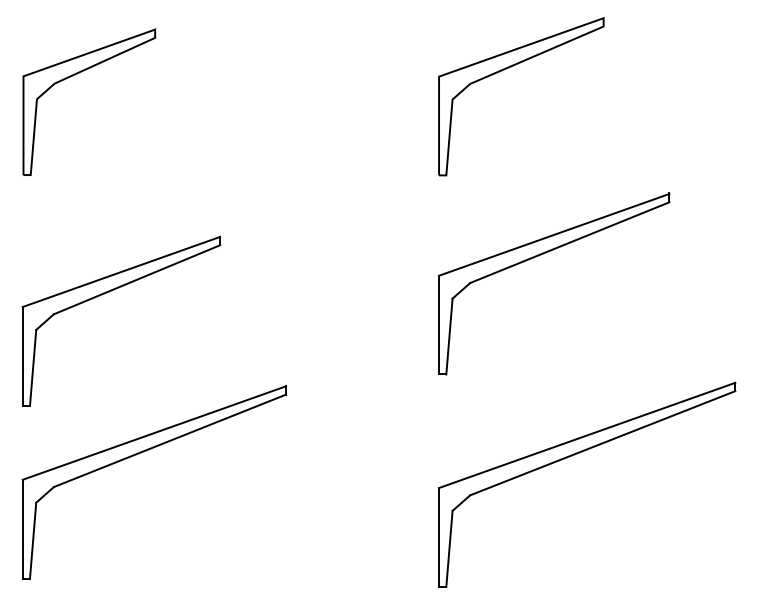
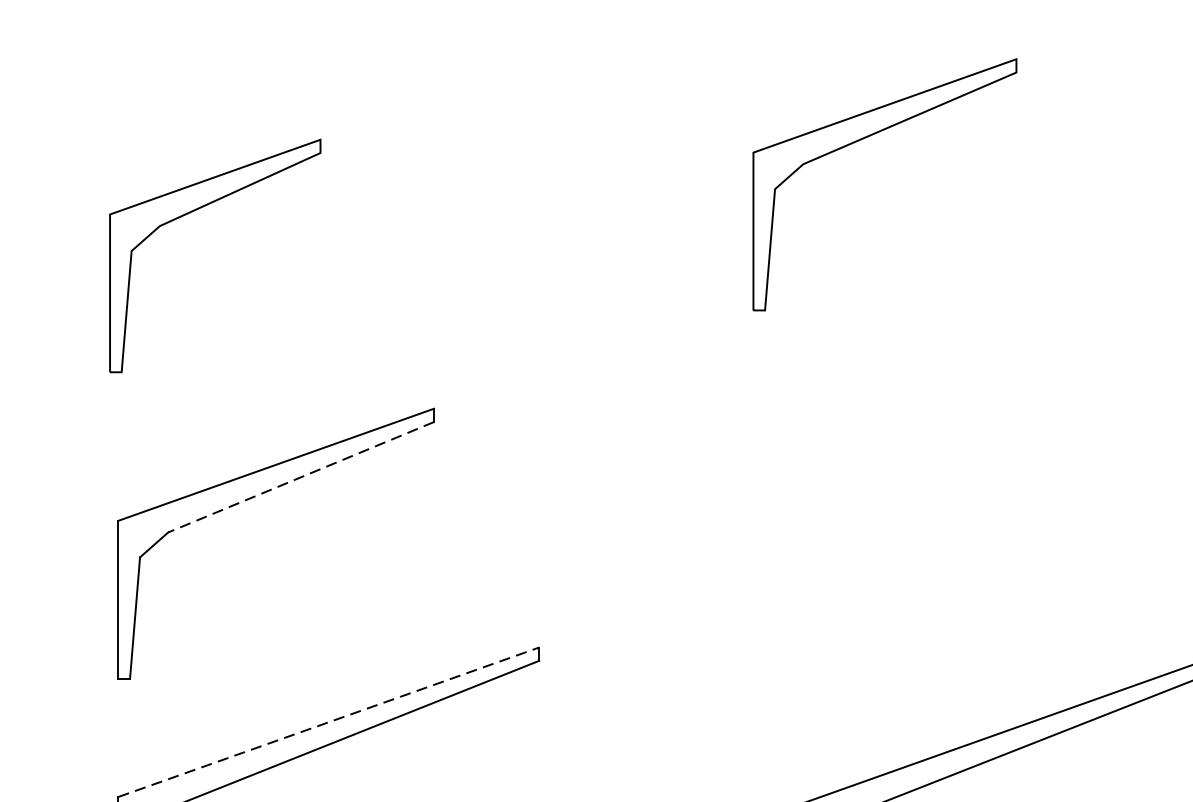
part: (511, 67) -> (869, 138), moved
part: (75, 75) -> (193, 213), moved
part: (541, 255) -> (947, 438), removed
line: (136, 279) -> (300, 476), solid -> dashed
line: (154, 433) -> (329, 722), solid -> dashed

